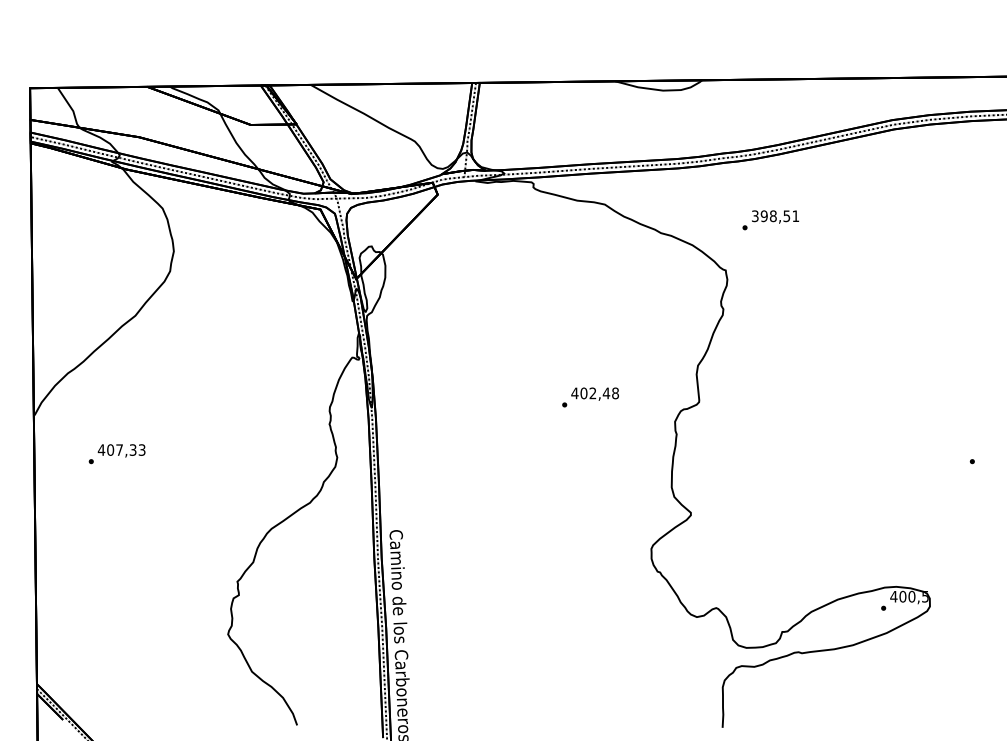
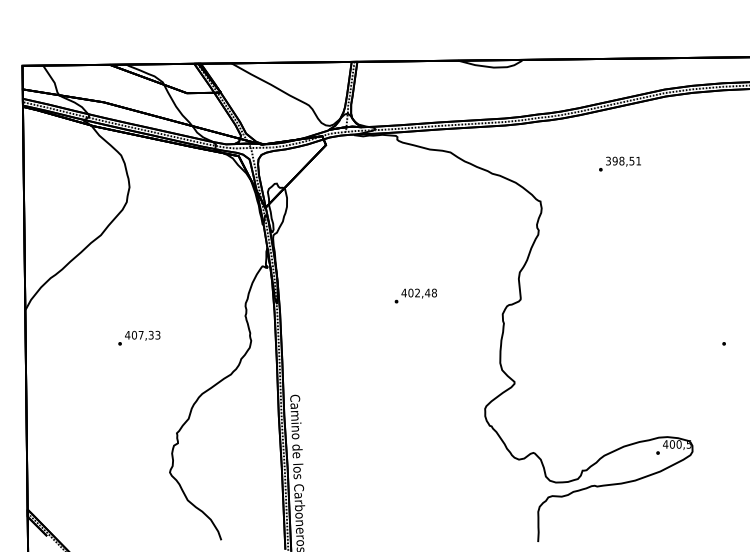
text: (770, 219) -> (619, 163), moved
text: (590, 396) -> (415, 295), moved
text: (117, 453) -> (139, 337), moved

